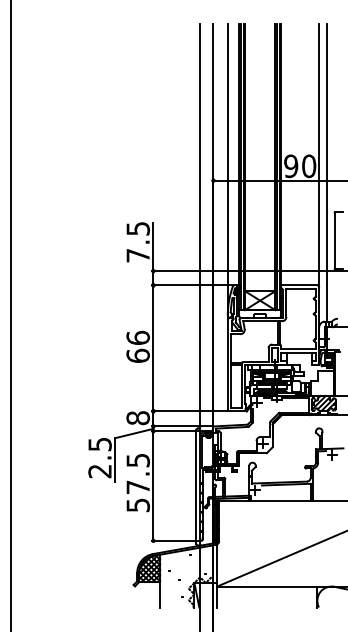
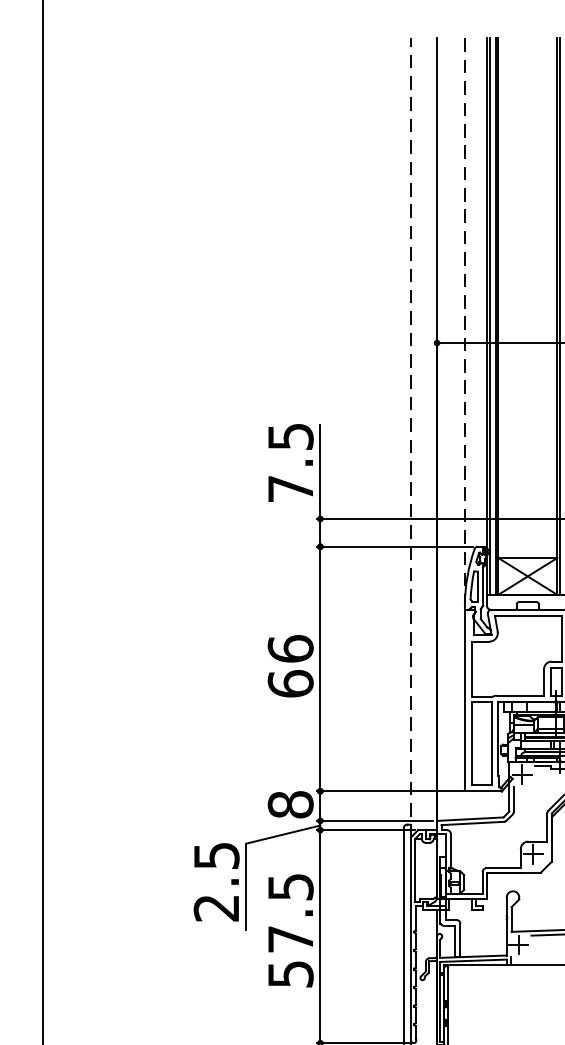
line: (227, 171) -> (464, 325), solid -> dashed
line: (200, 229) -> (411, 438), solid -> dashed

